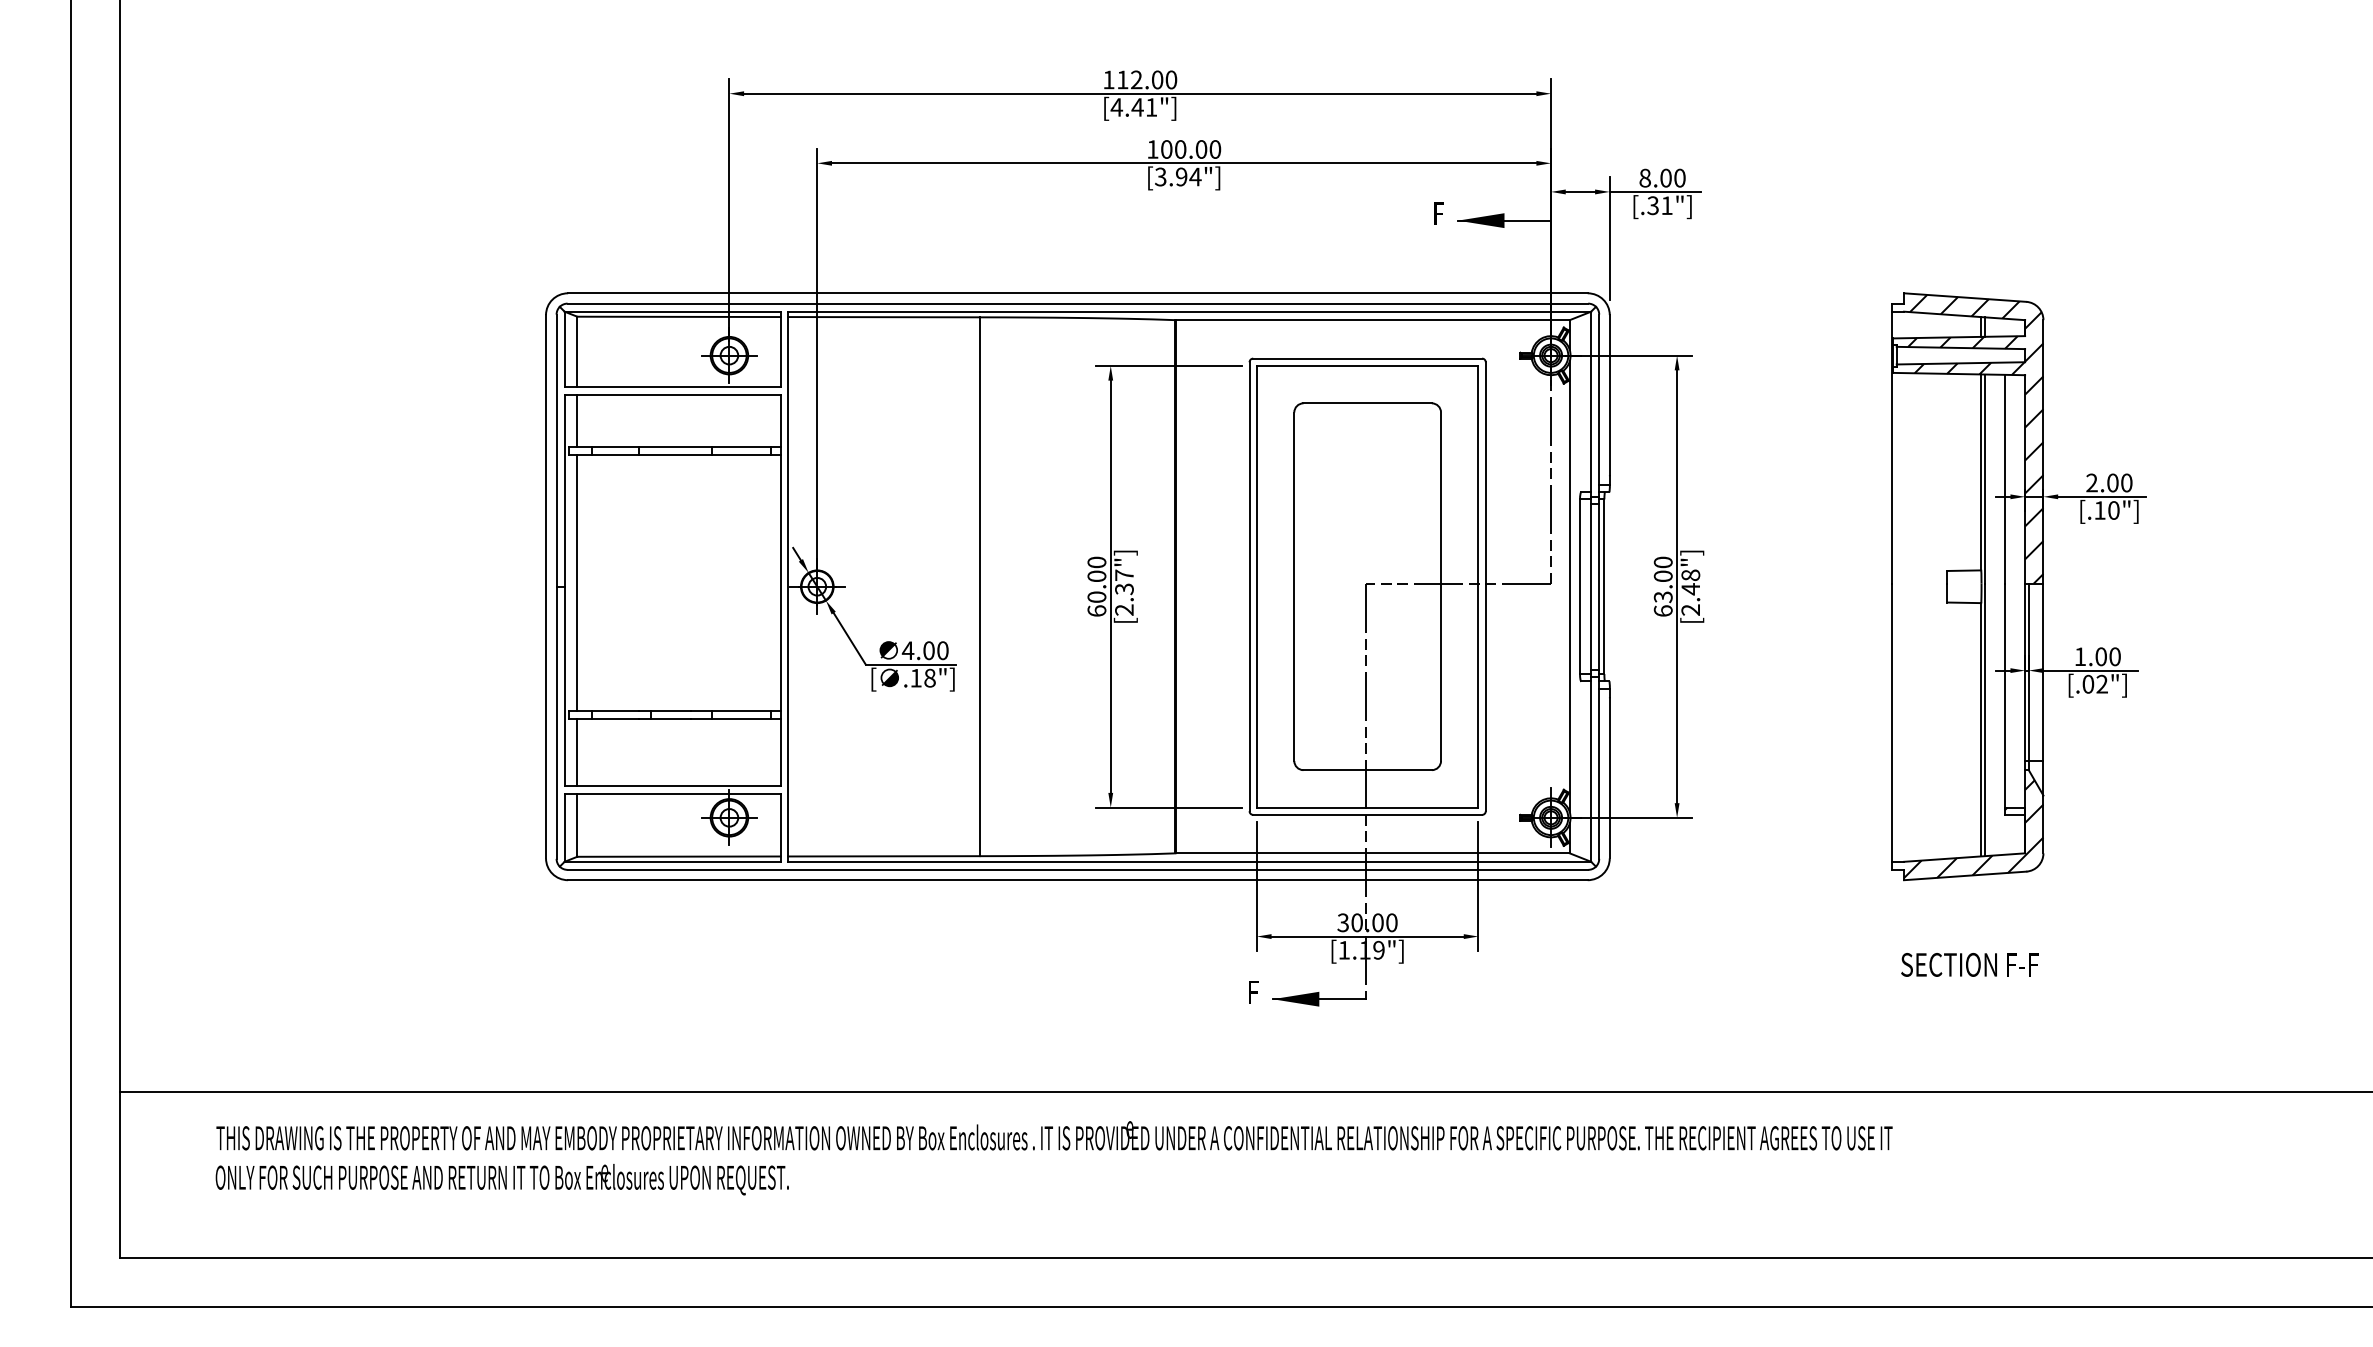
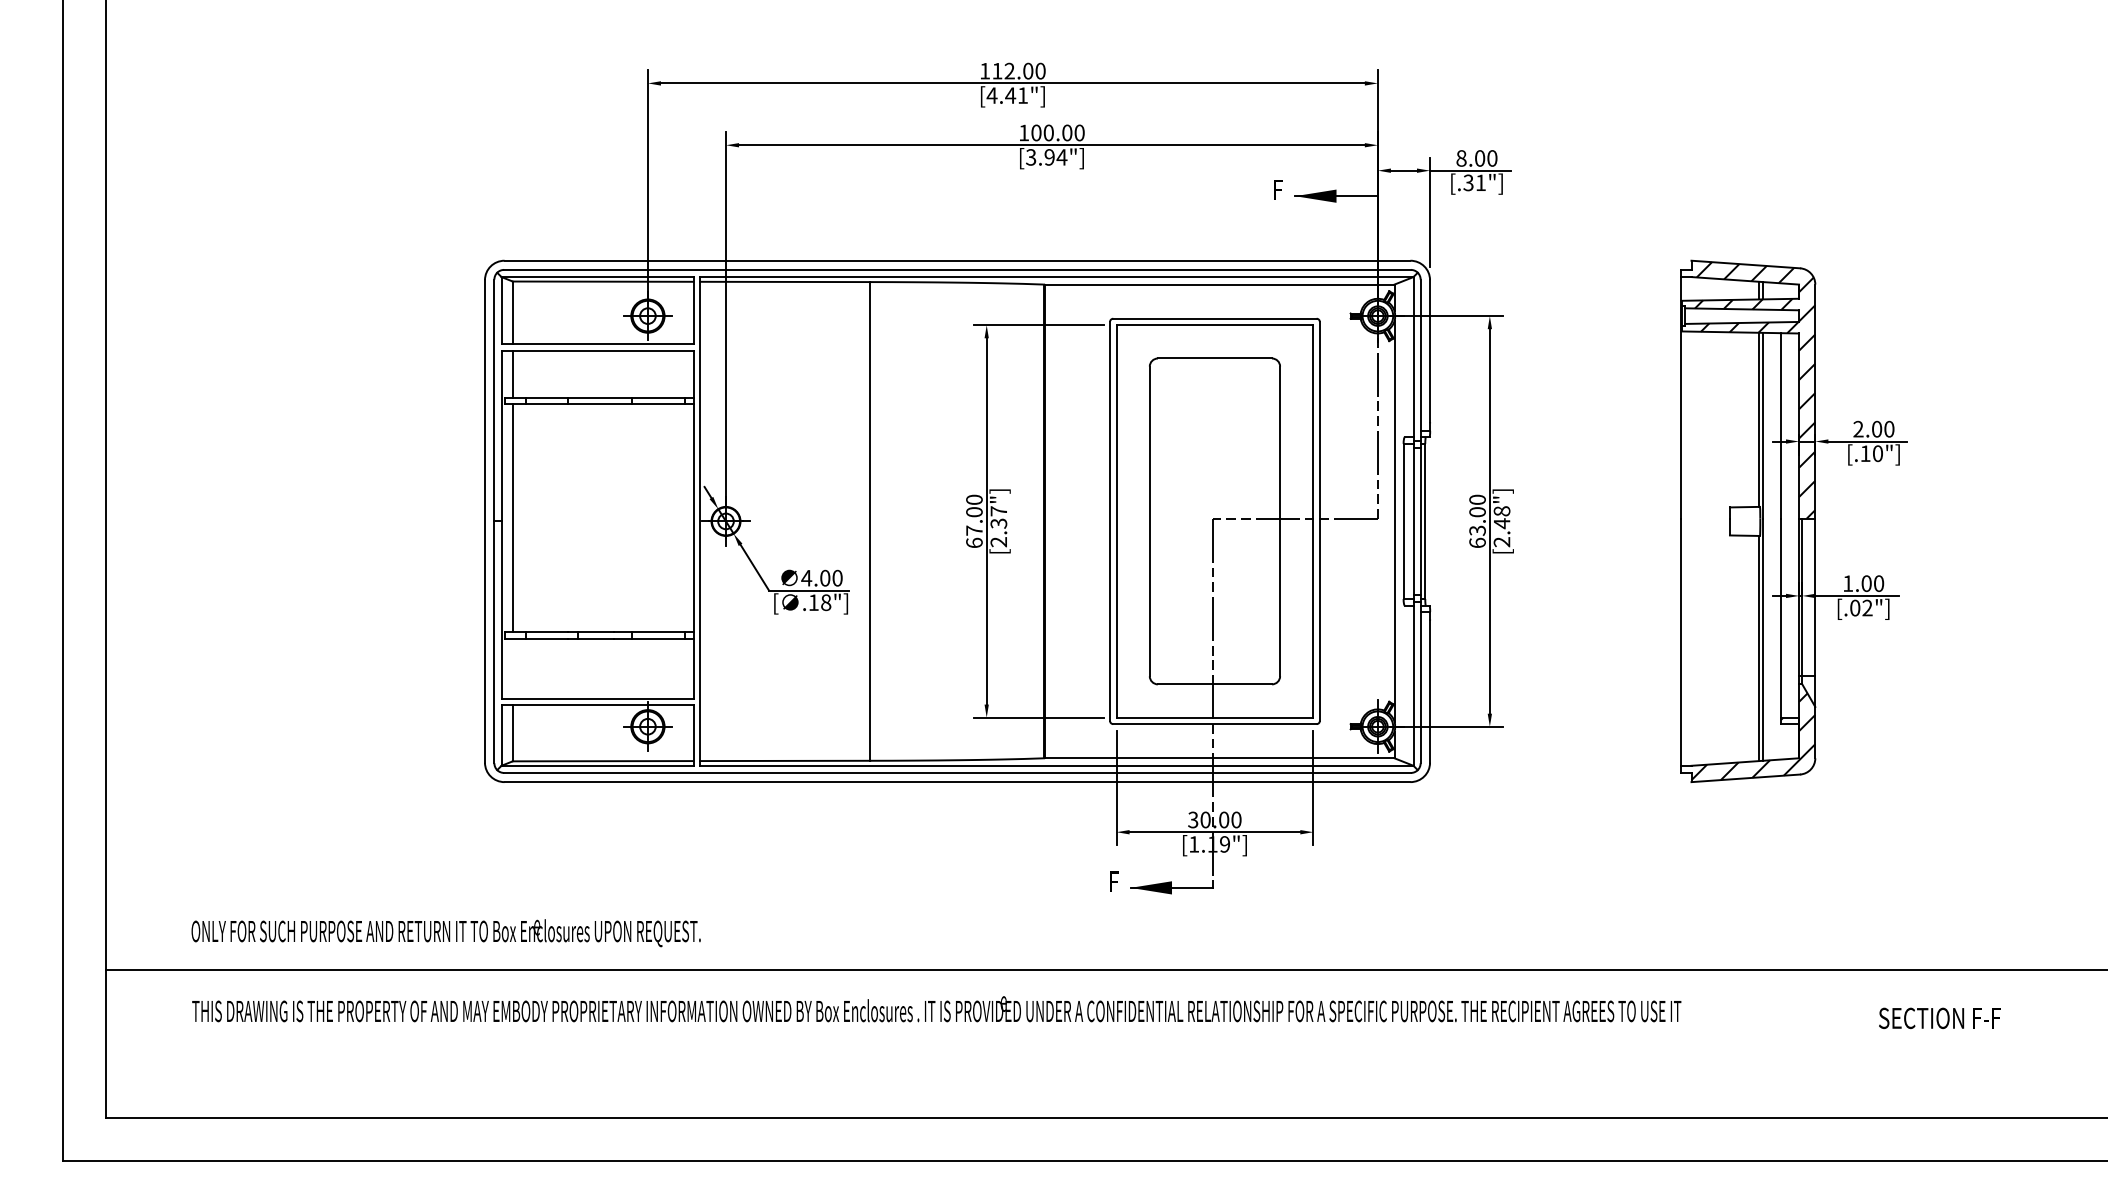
text: (1097, 596) -> (974, 530), 60.00 -> 67.00
line: (576, 752) -> (512, 668), removed
text: (1969, 963) -> (1939, 1017), moved
text: (501, 1180) -> (445, 933), moved

